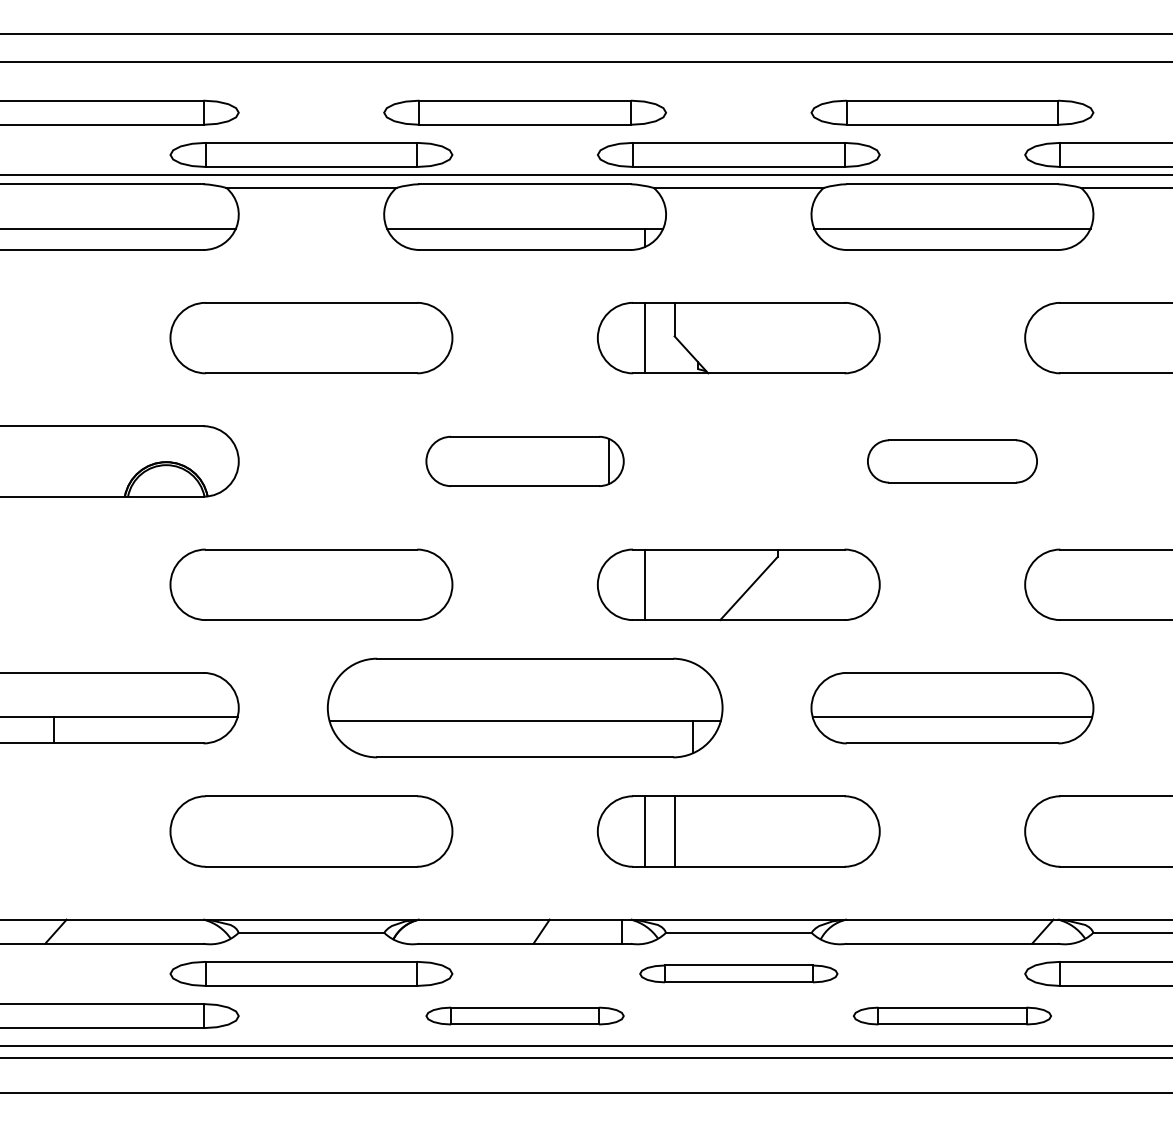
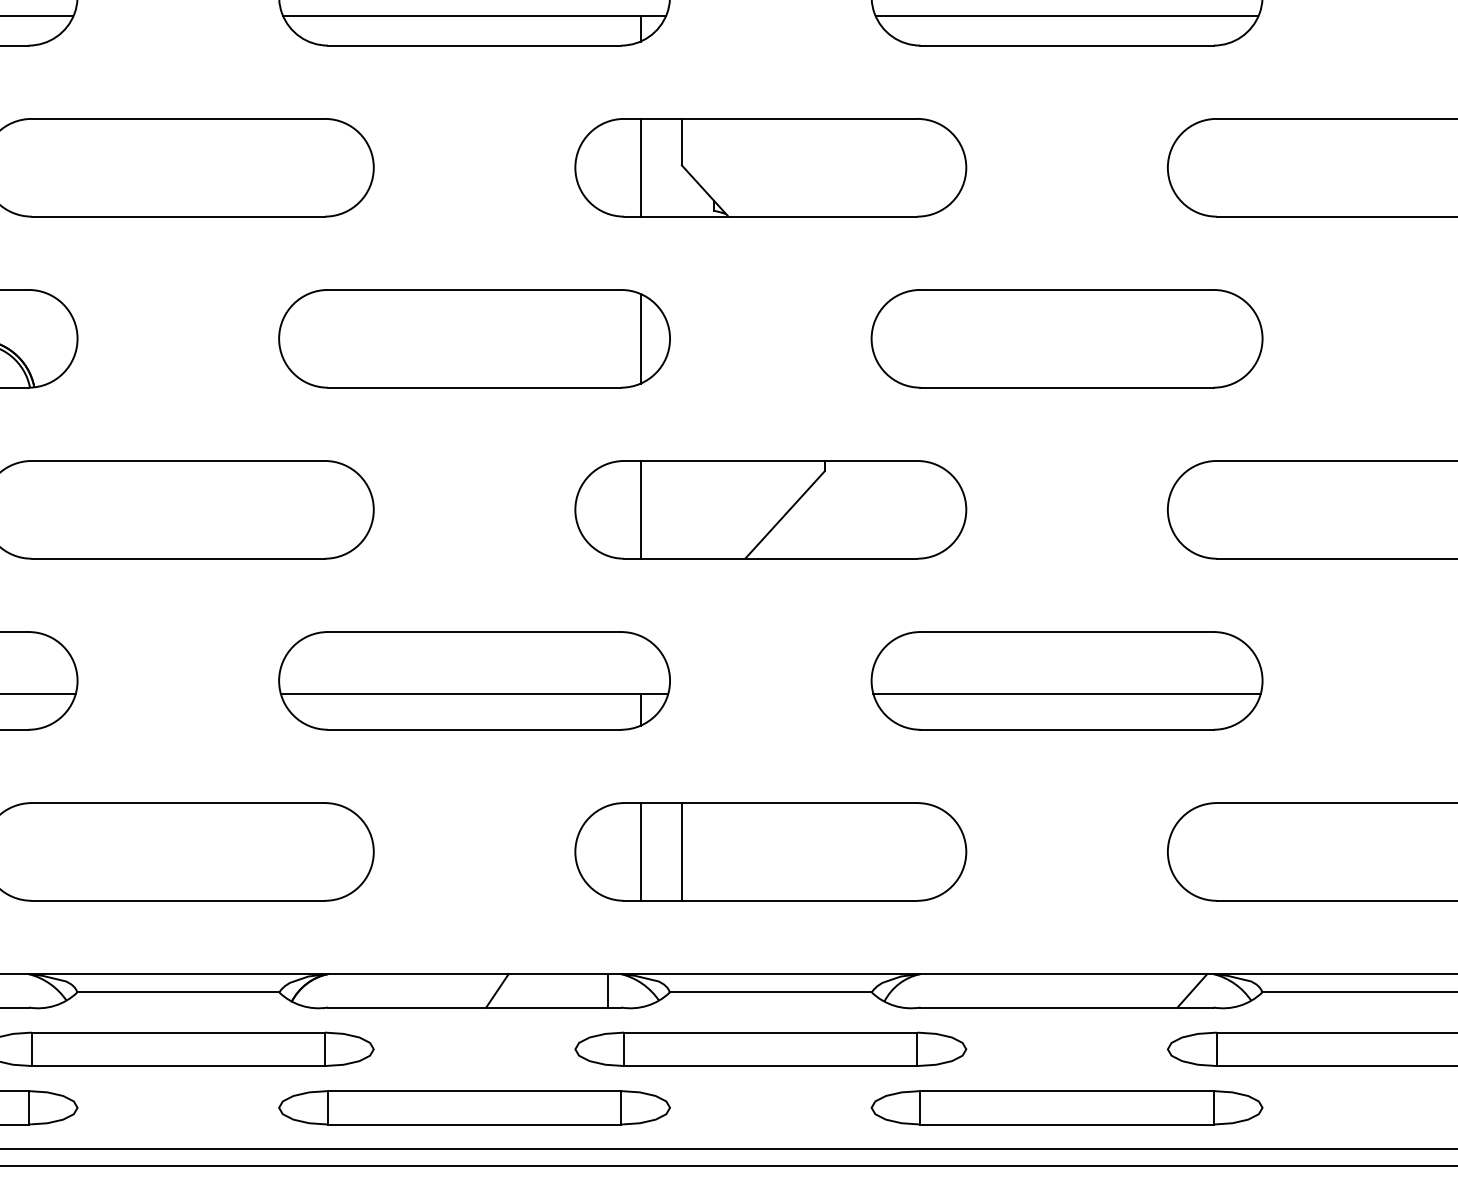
part: (524, 461) -> (473, 338), size x1.43
part: (952, 461) -> (1067, 338), size x1.67
part: (524, 708) -> (473, 681), size x0.71
part: (738, 973) -> (770, 1048), size x1.43
part: (524, 1015) -> (473, 1107), size x1.43
part: (952, 1015) -> (1067, 1107), size x1.43

